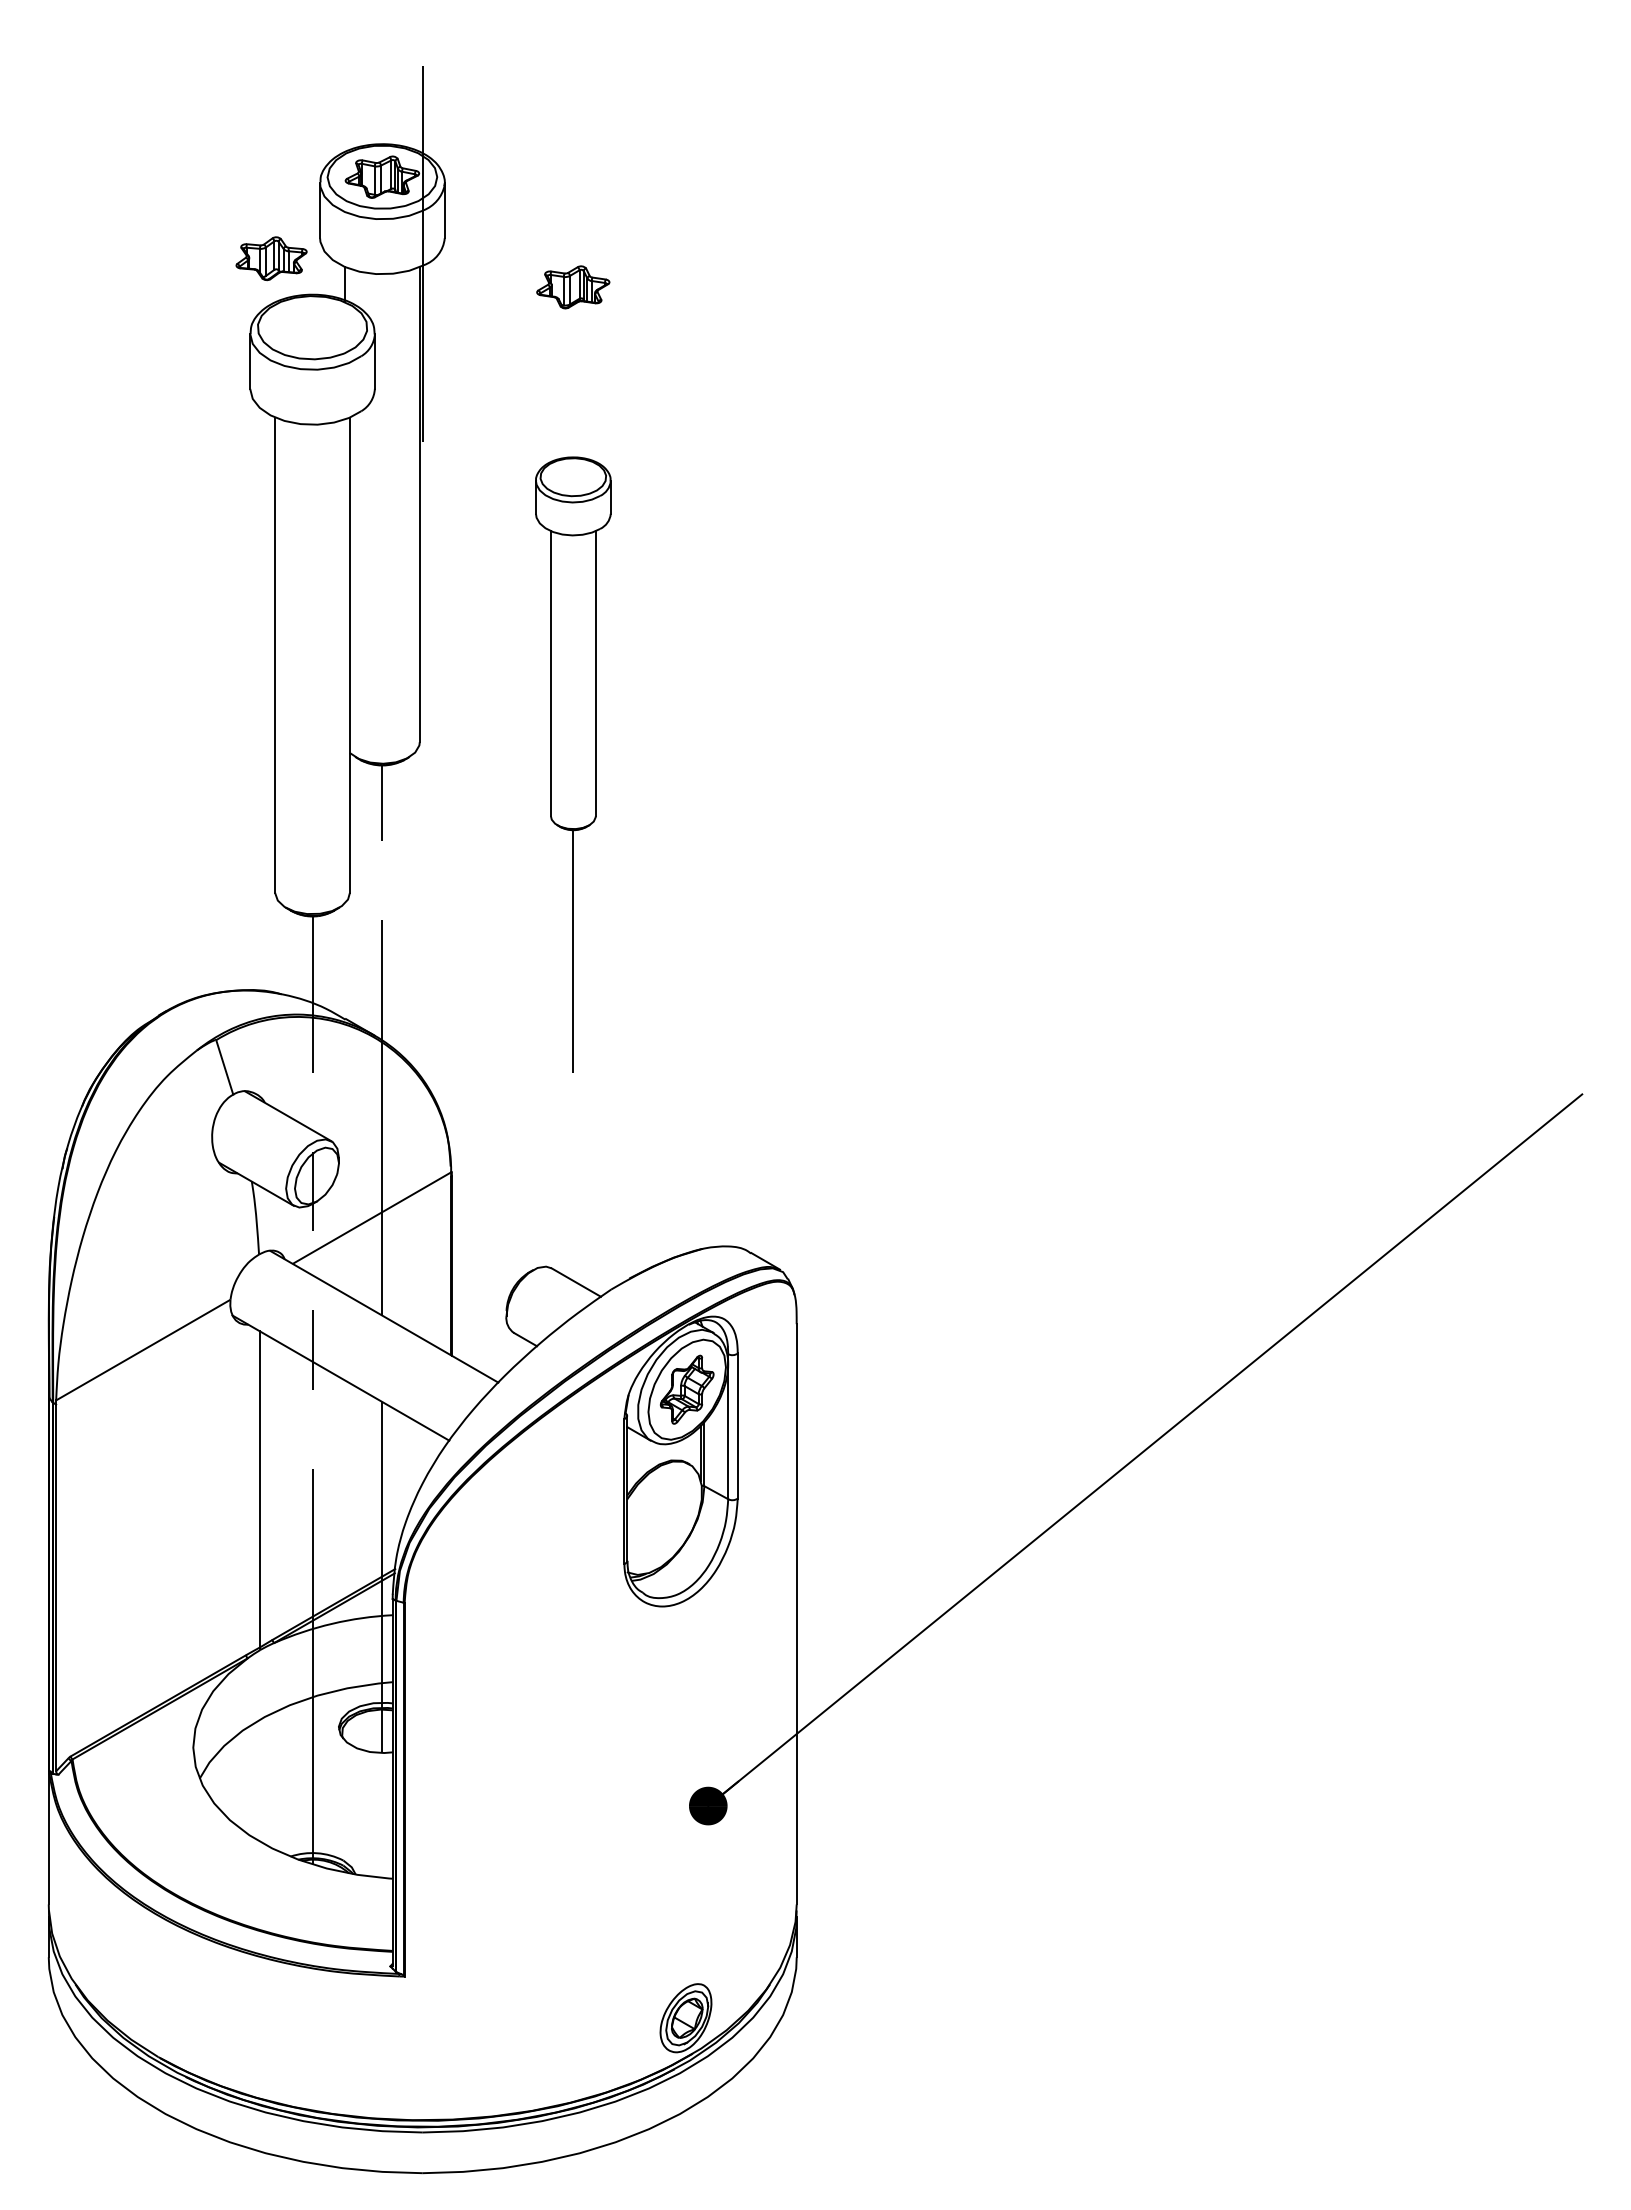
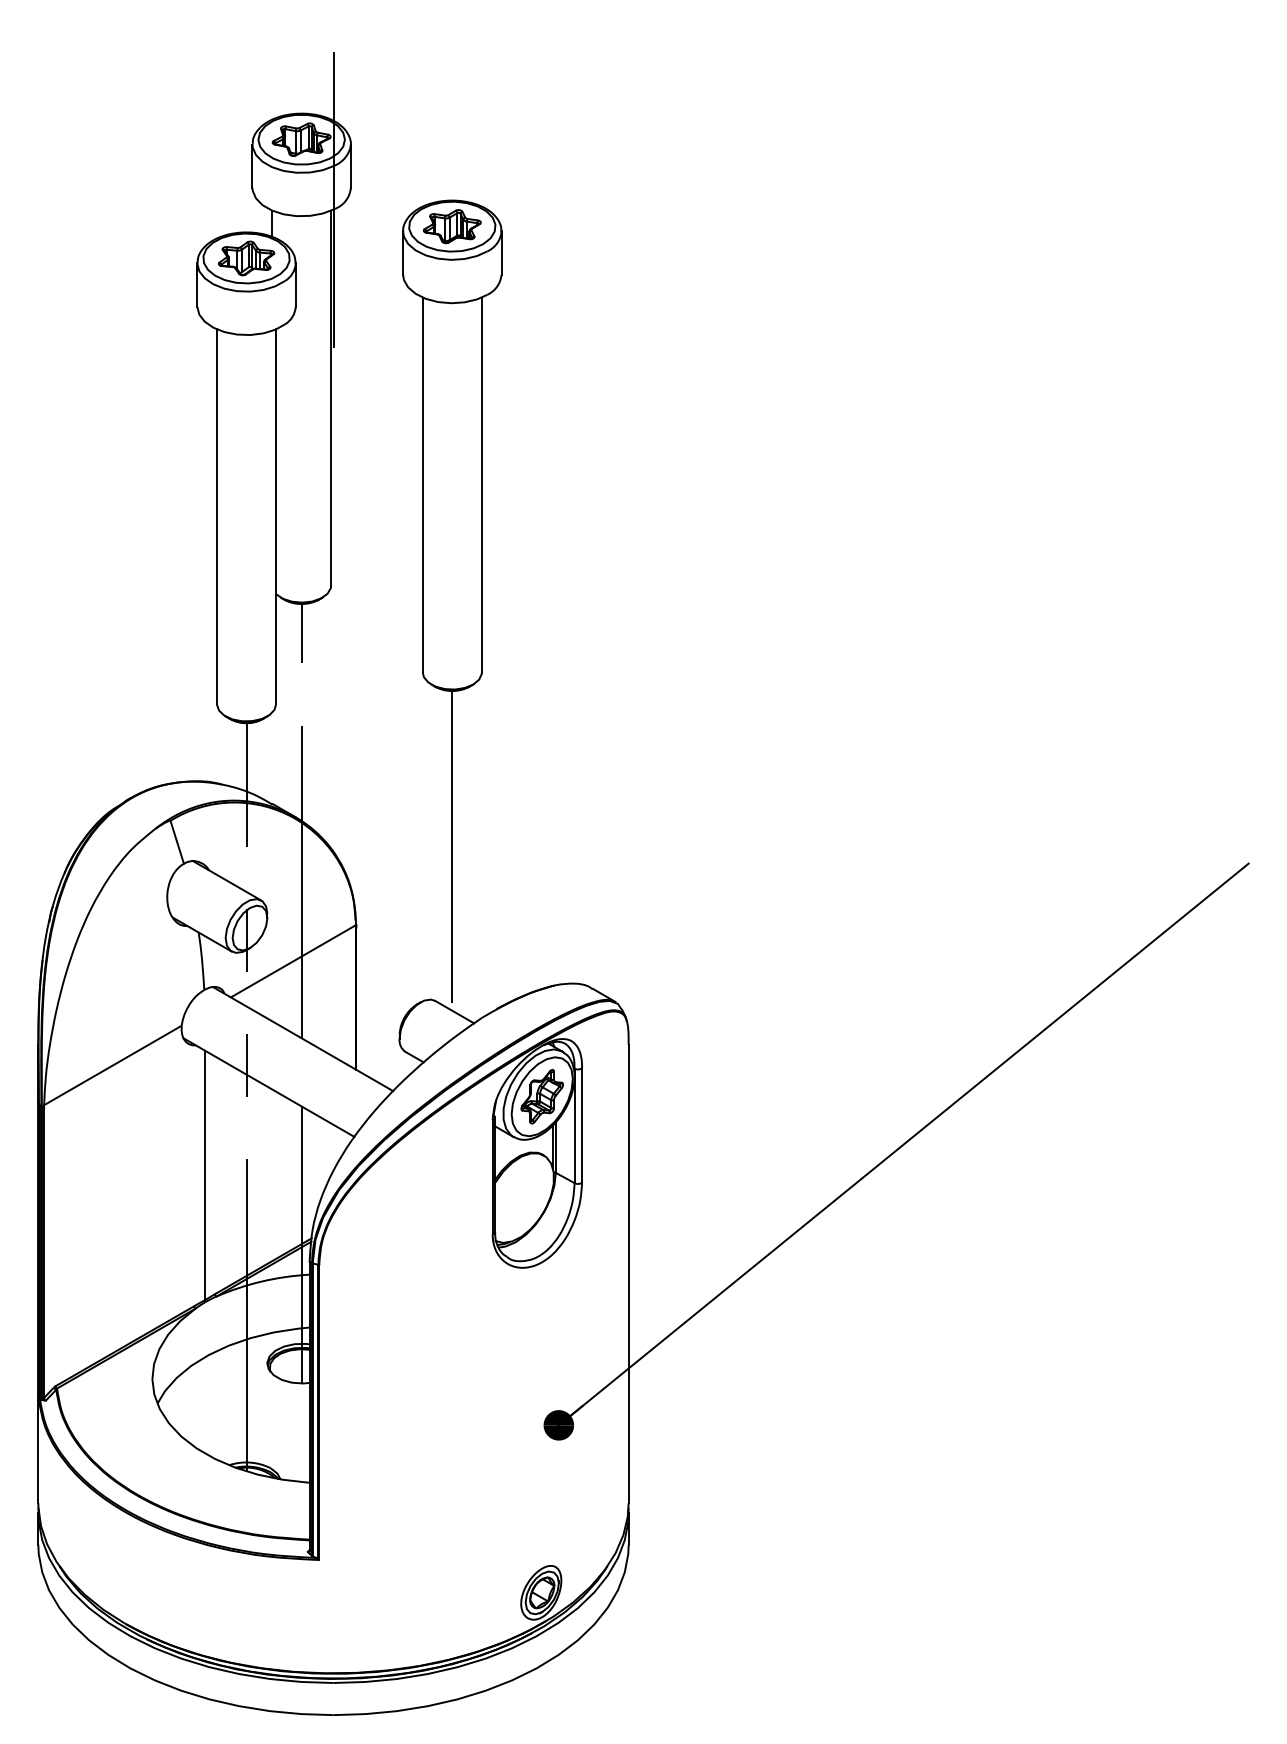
part: (271, 258) -> (246, 258), moved
part: (573, 761) -> (452, 600), size x1.67

